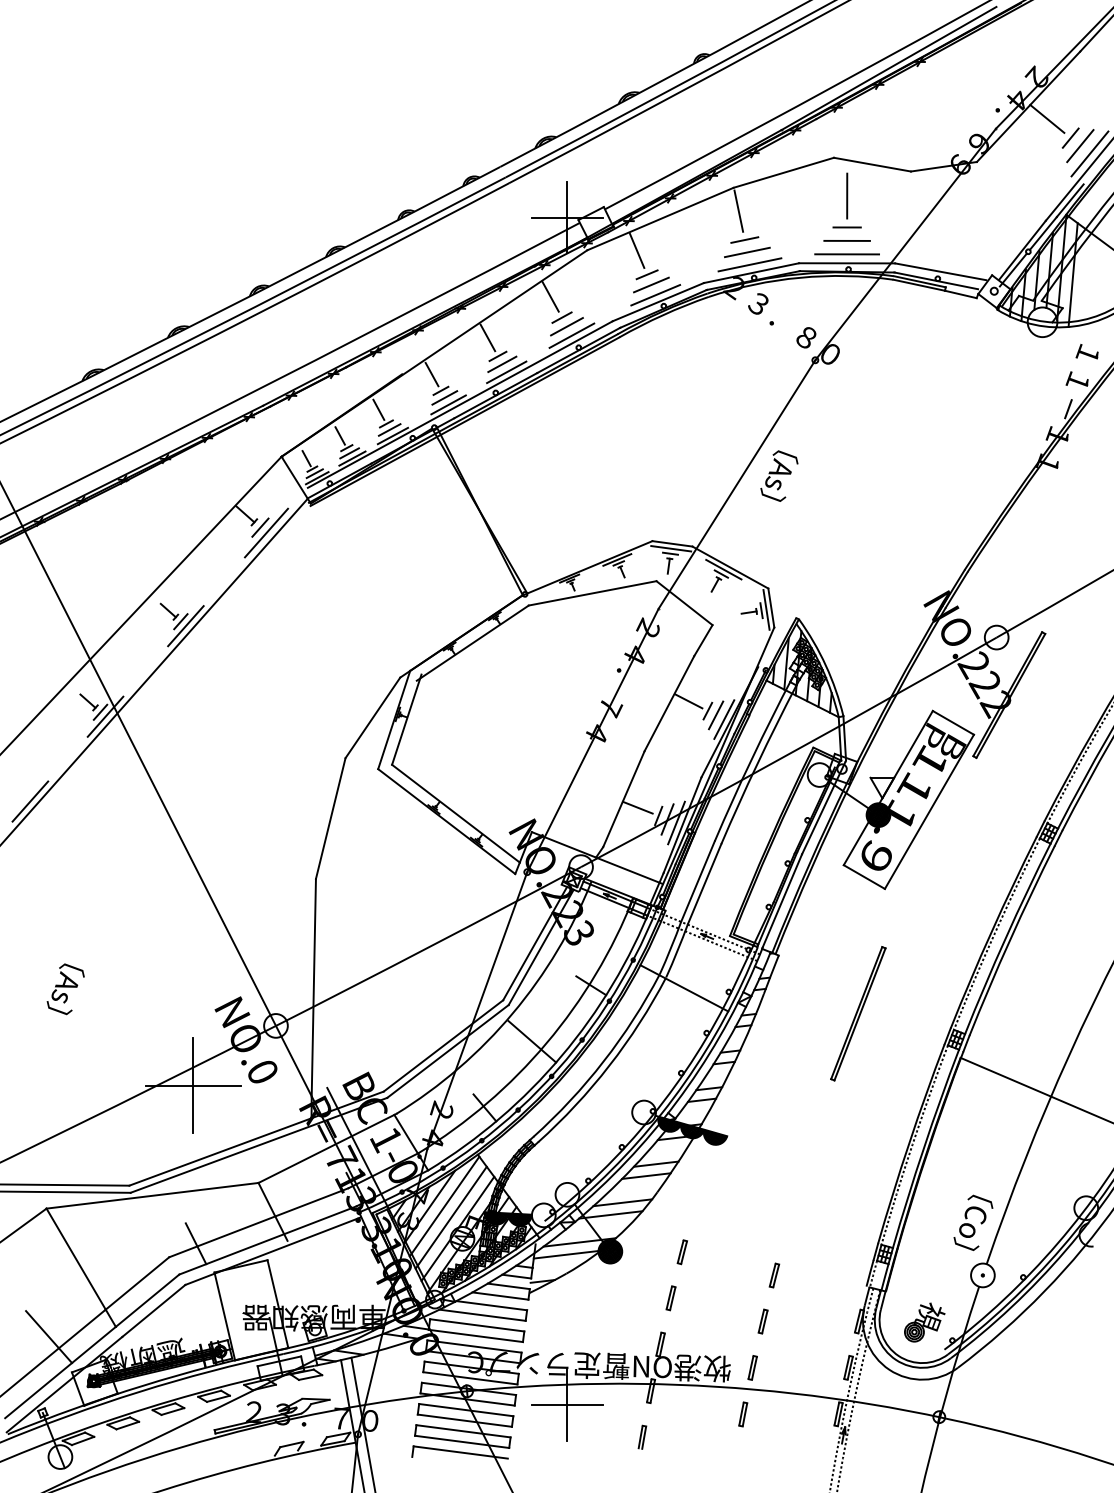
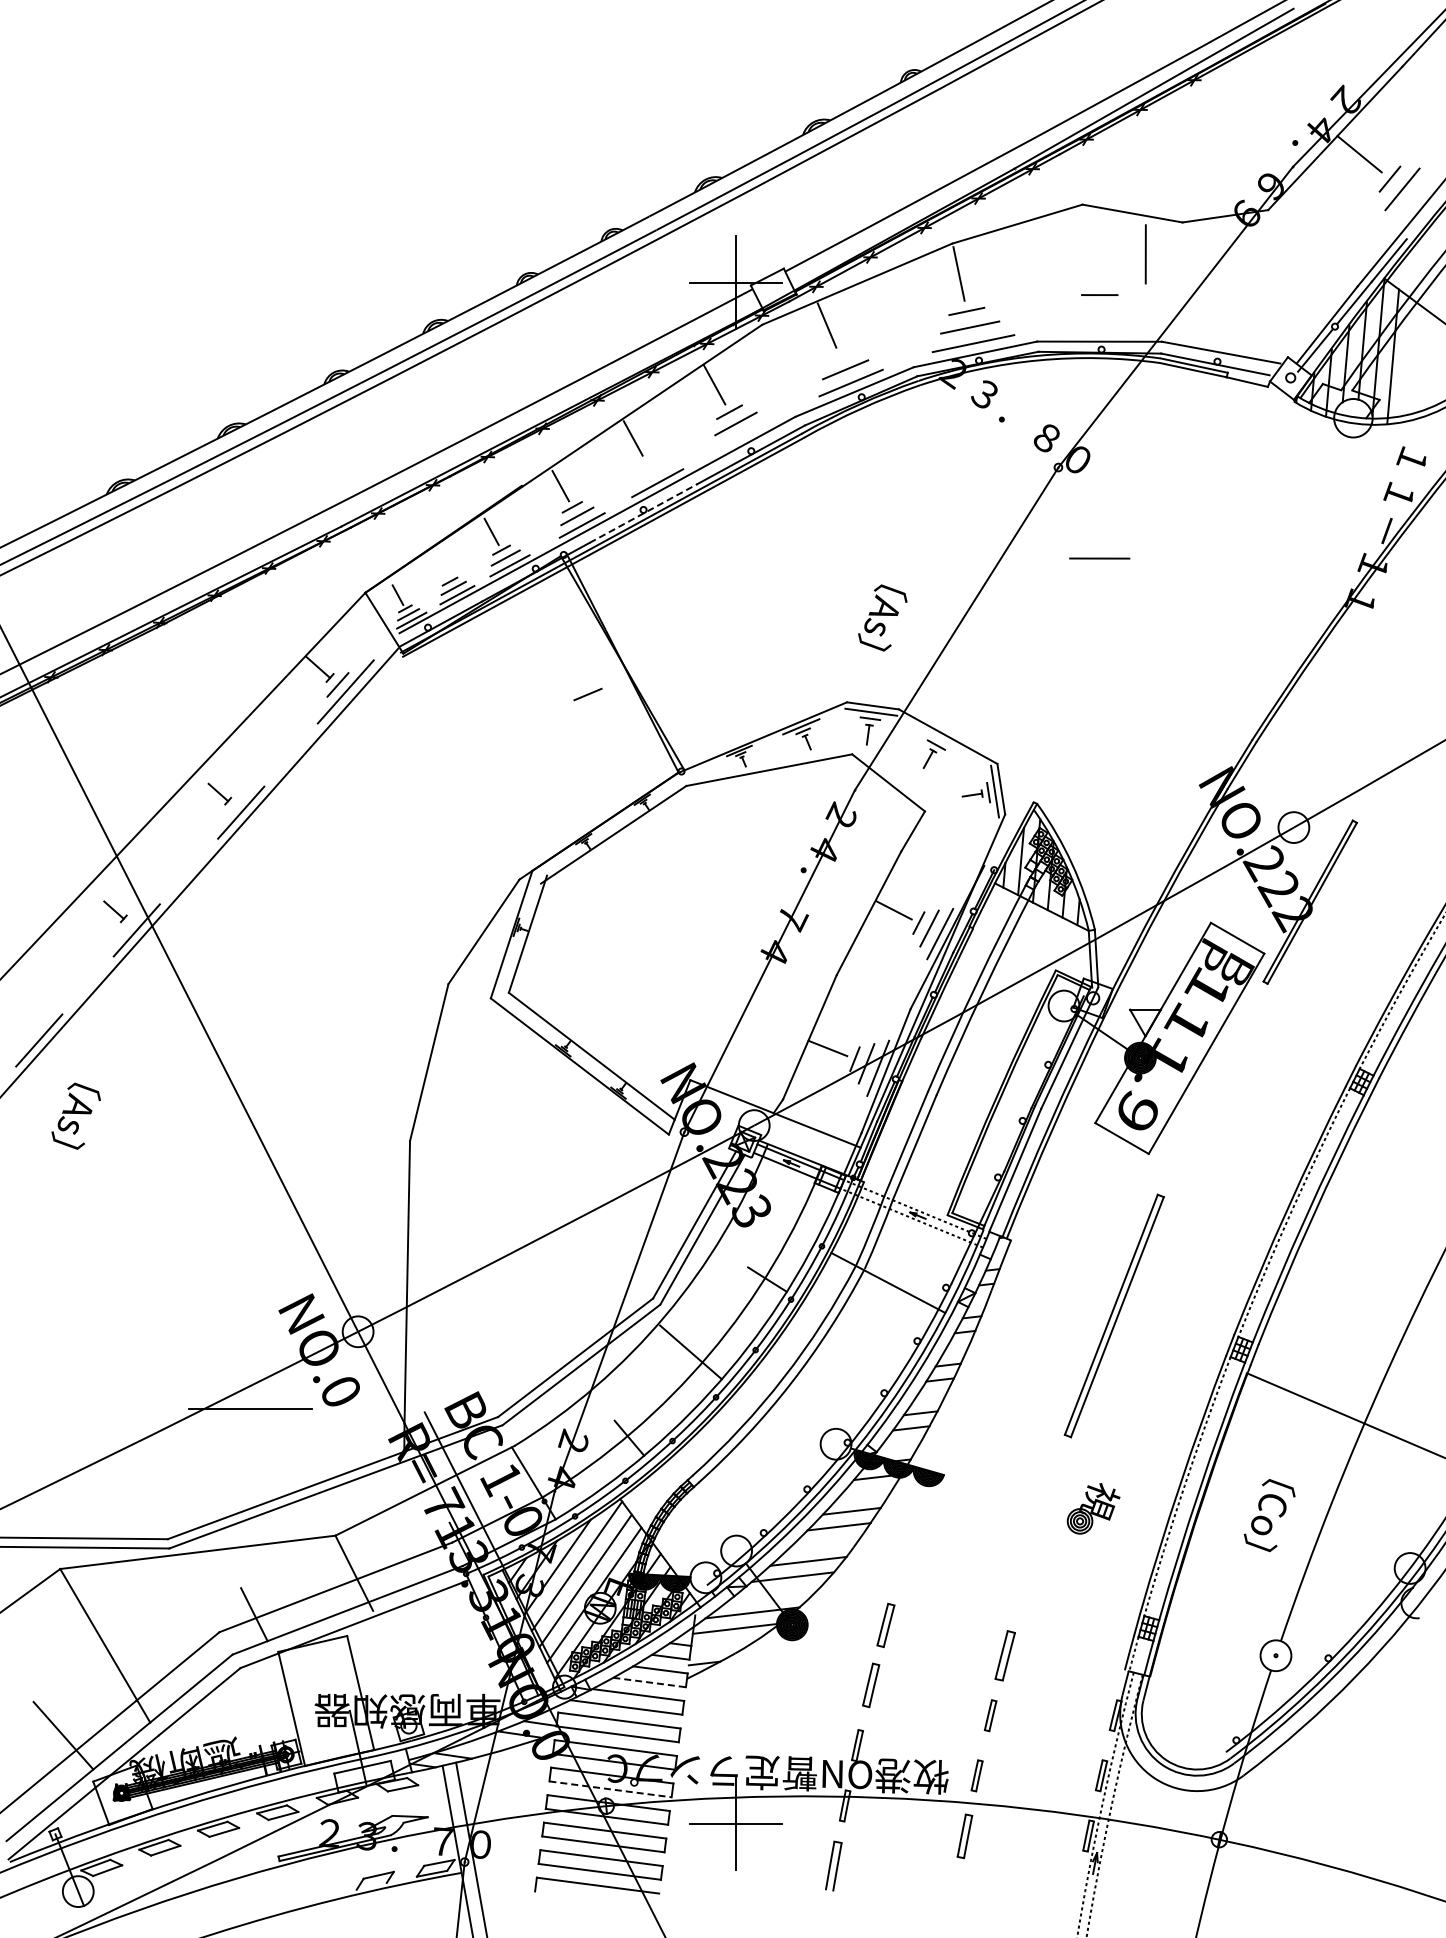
line: (1089, 153) -> (1414, 199), removed
line: (846, 196) -> (1145, 254), moved
line: (846, 240) -> (1099, 558), moved
line: (846, 253) -> (1099, 329), removed
line: (646, 274) -> (587, 694), moved
line: (572, 335) -> (742, 435), removed
line: (498, 356) -> (646, 462), removed
line: (501, 364) -> (651, 472), removed
line: (495, 395) -> (643, 513), solid -> dashed
line: (340, 435) -> (441, 565), removed
text: (779, 475) -> (882, 617), moved
line: (723, 569) -> (939, 739), removed
line: (180, 621) -> (234, 806), removed
line: (100, 712) -> (130, 924), removed
text: (65, 988) -> (75, 1115), moved
part: (857, 1013) -> (1113, 1315), size x1.4
line: (193, 1085) -> (250, 1409), removed
text: (973, 1222) -> (1269, 1515), moved
part: (682, 1252) -> (885, 1625), size x1.4
part: (774, 1275) -> (1005, 1655), size x1.6
line: (500, 1296) -> (649, 1682), solid -> dashed
part: (670, 1298) -> (870, 1685), size x1.4
part: (924, 1322) -> (1093, 1508), moved
line: (470, 1378) -> (610, 1789), solid -> dashed
part: (743, 1413) -> (964, 1835), size x1.4
part: (642, 1437) -> (833, 1866), size x1.6

